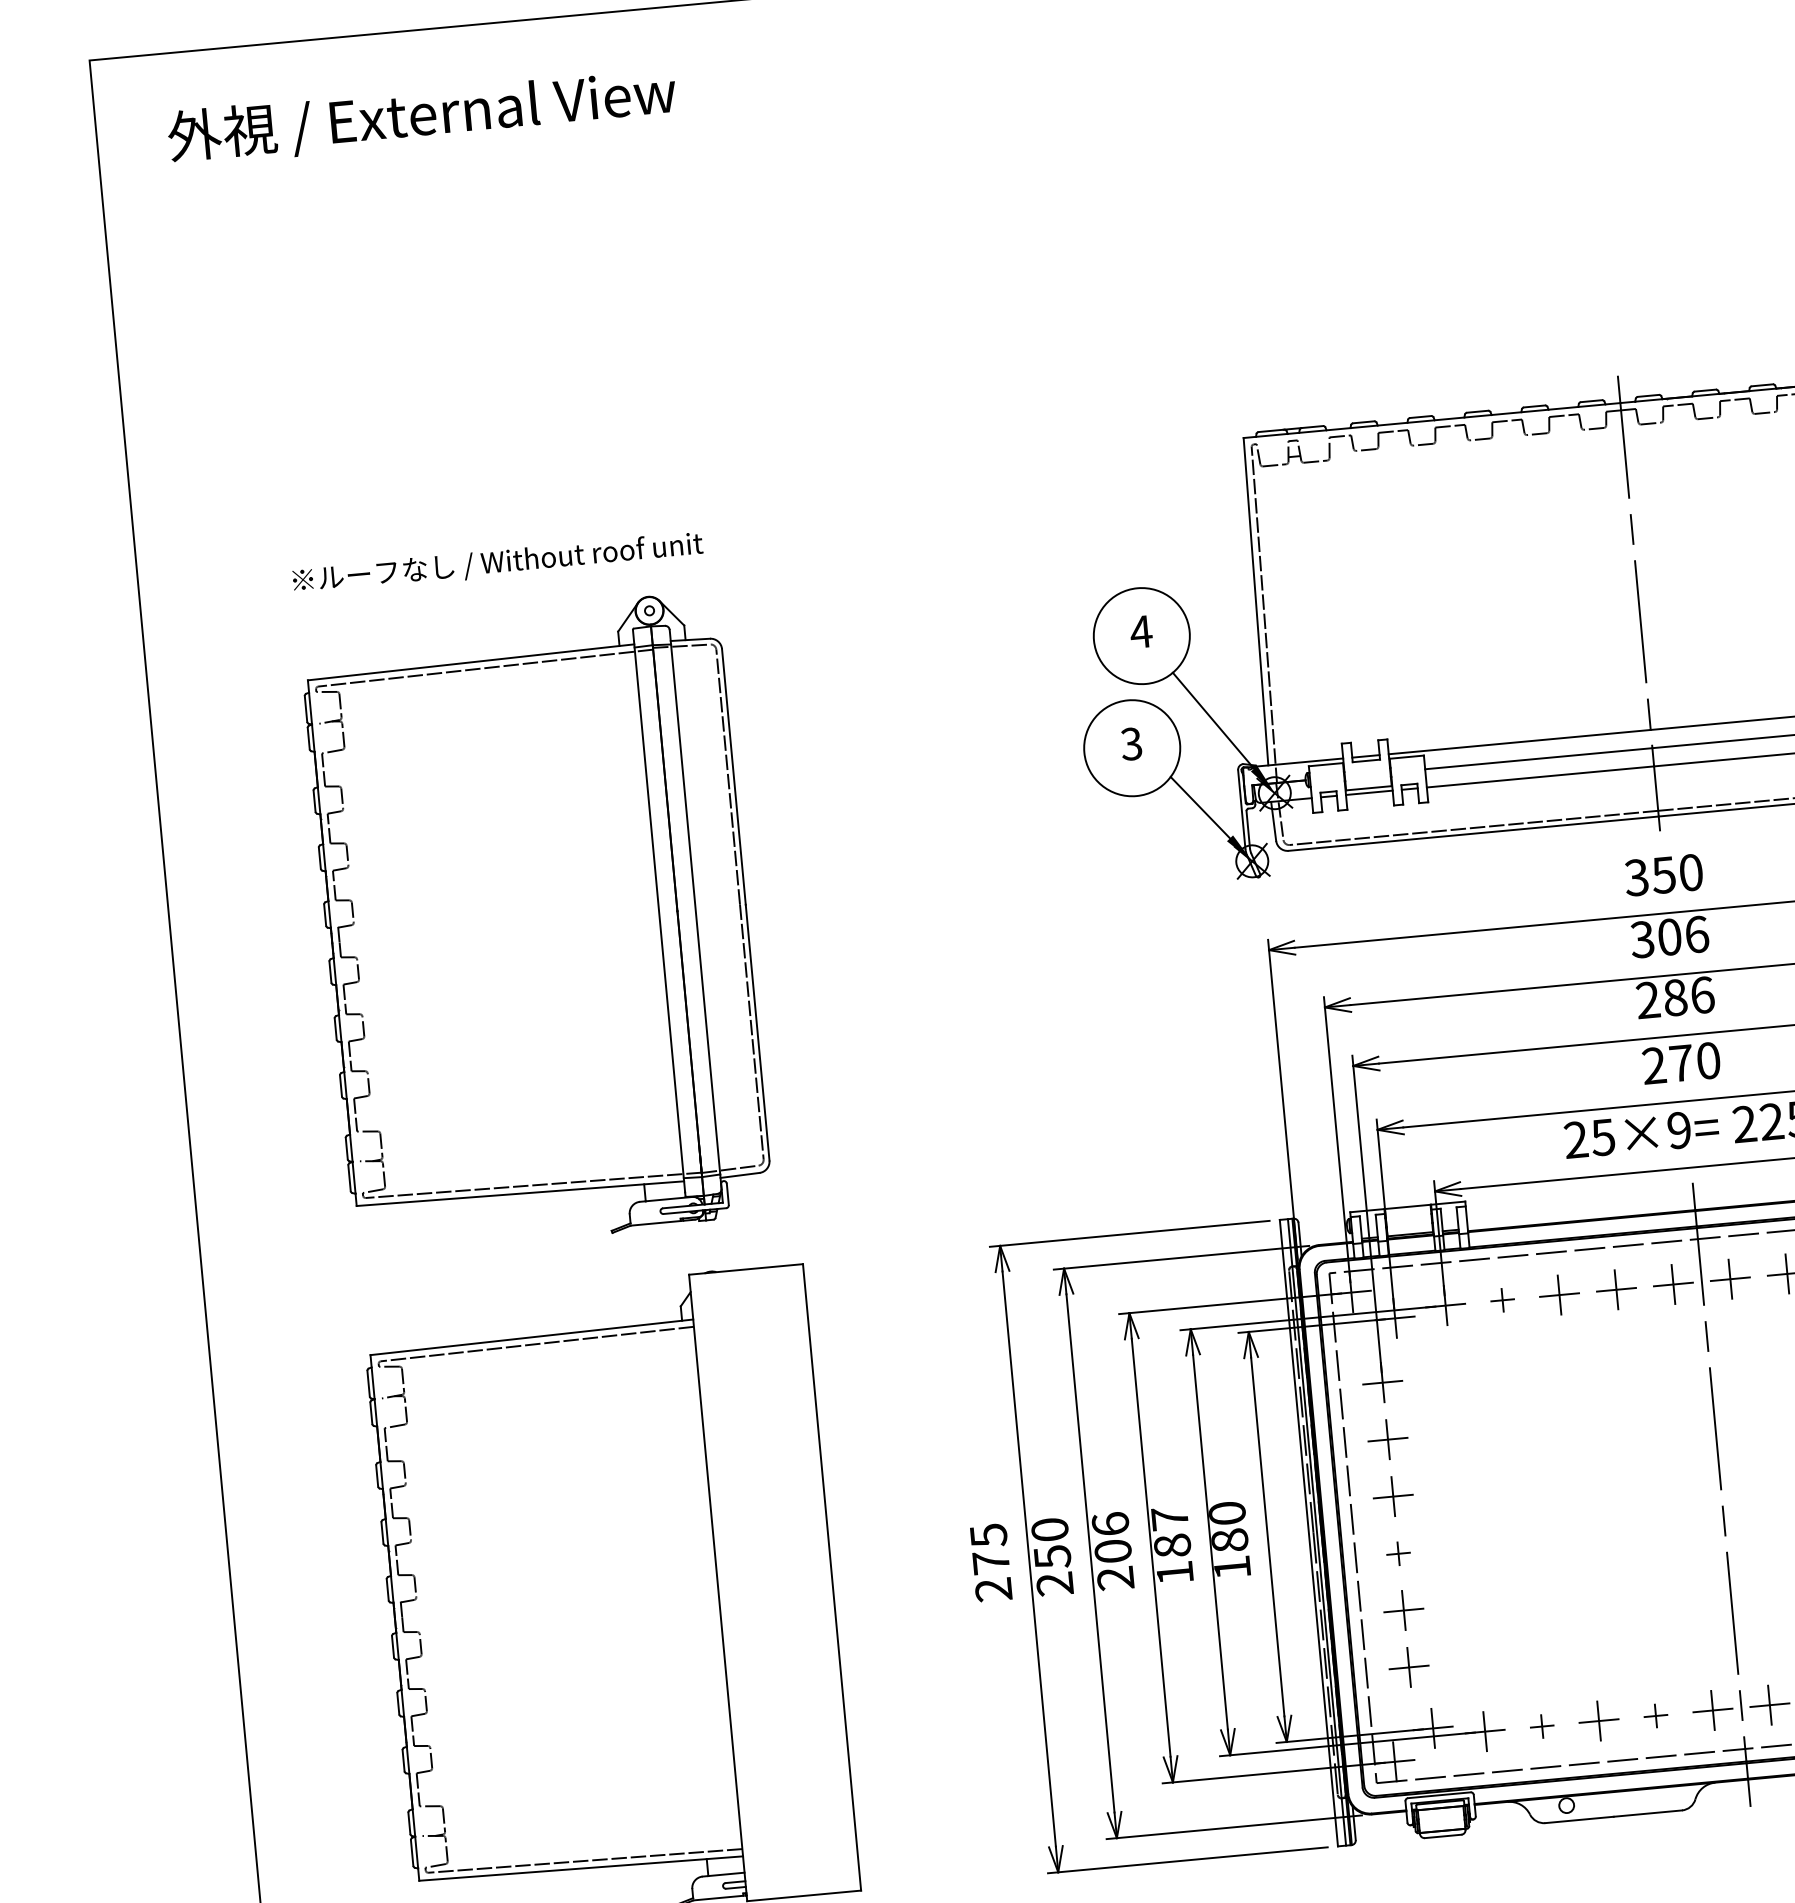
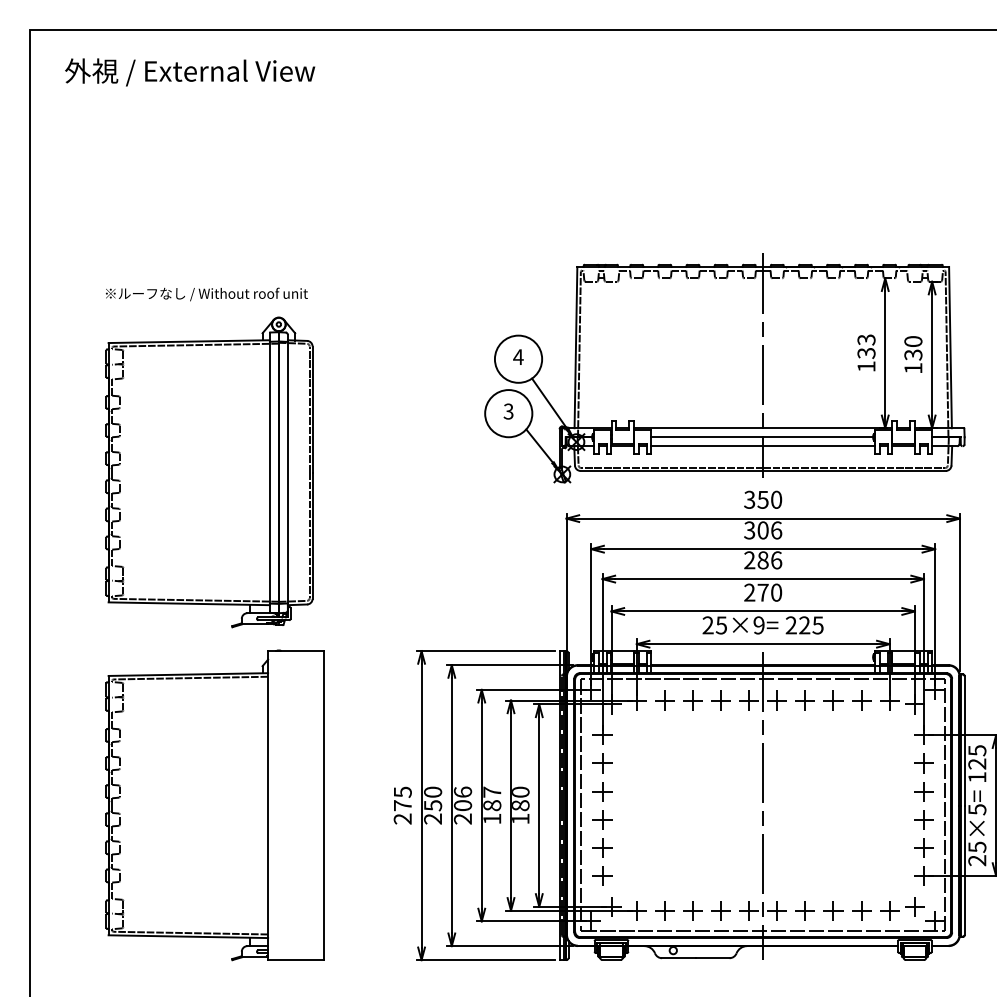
part: (1501, 1300) -> (664, 700), size x1.67
part: (1398, 1553) -> (602, 819), size x1.67
part: (1654, 1715) -> (720, 910), size x1.67
part: (1541, 1725) -> (664, 910), size x1.67

